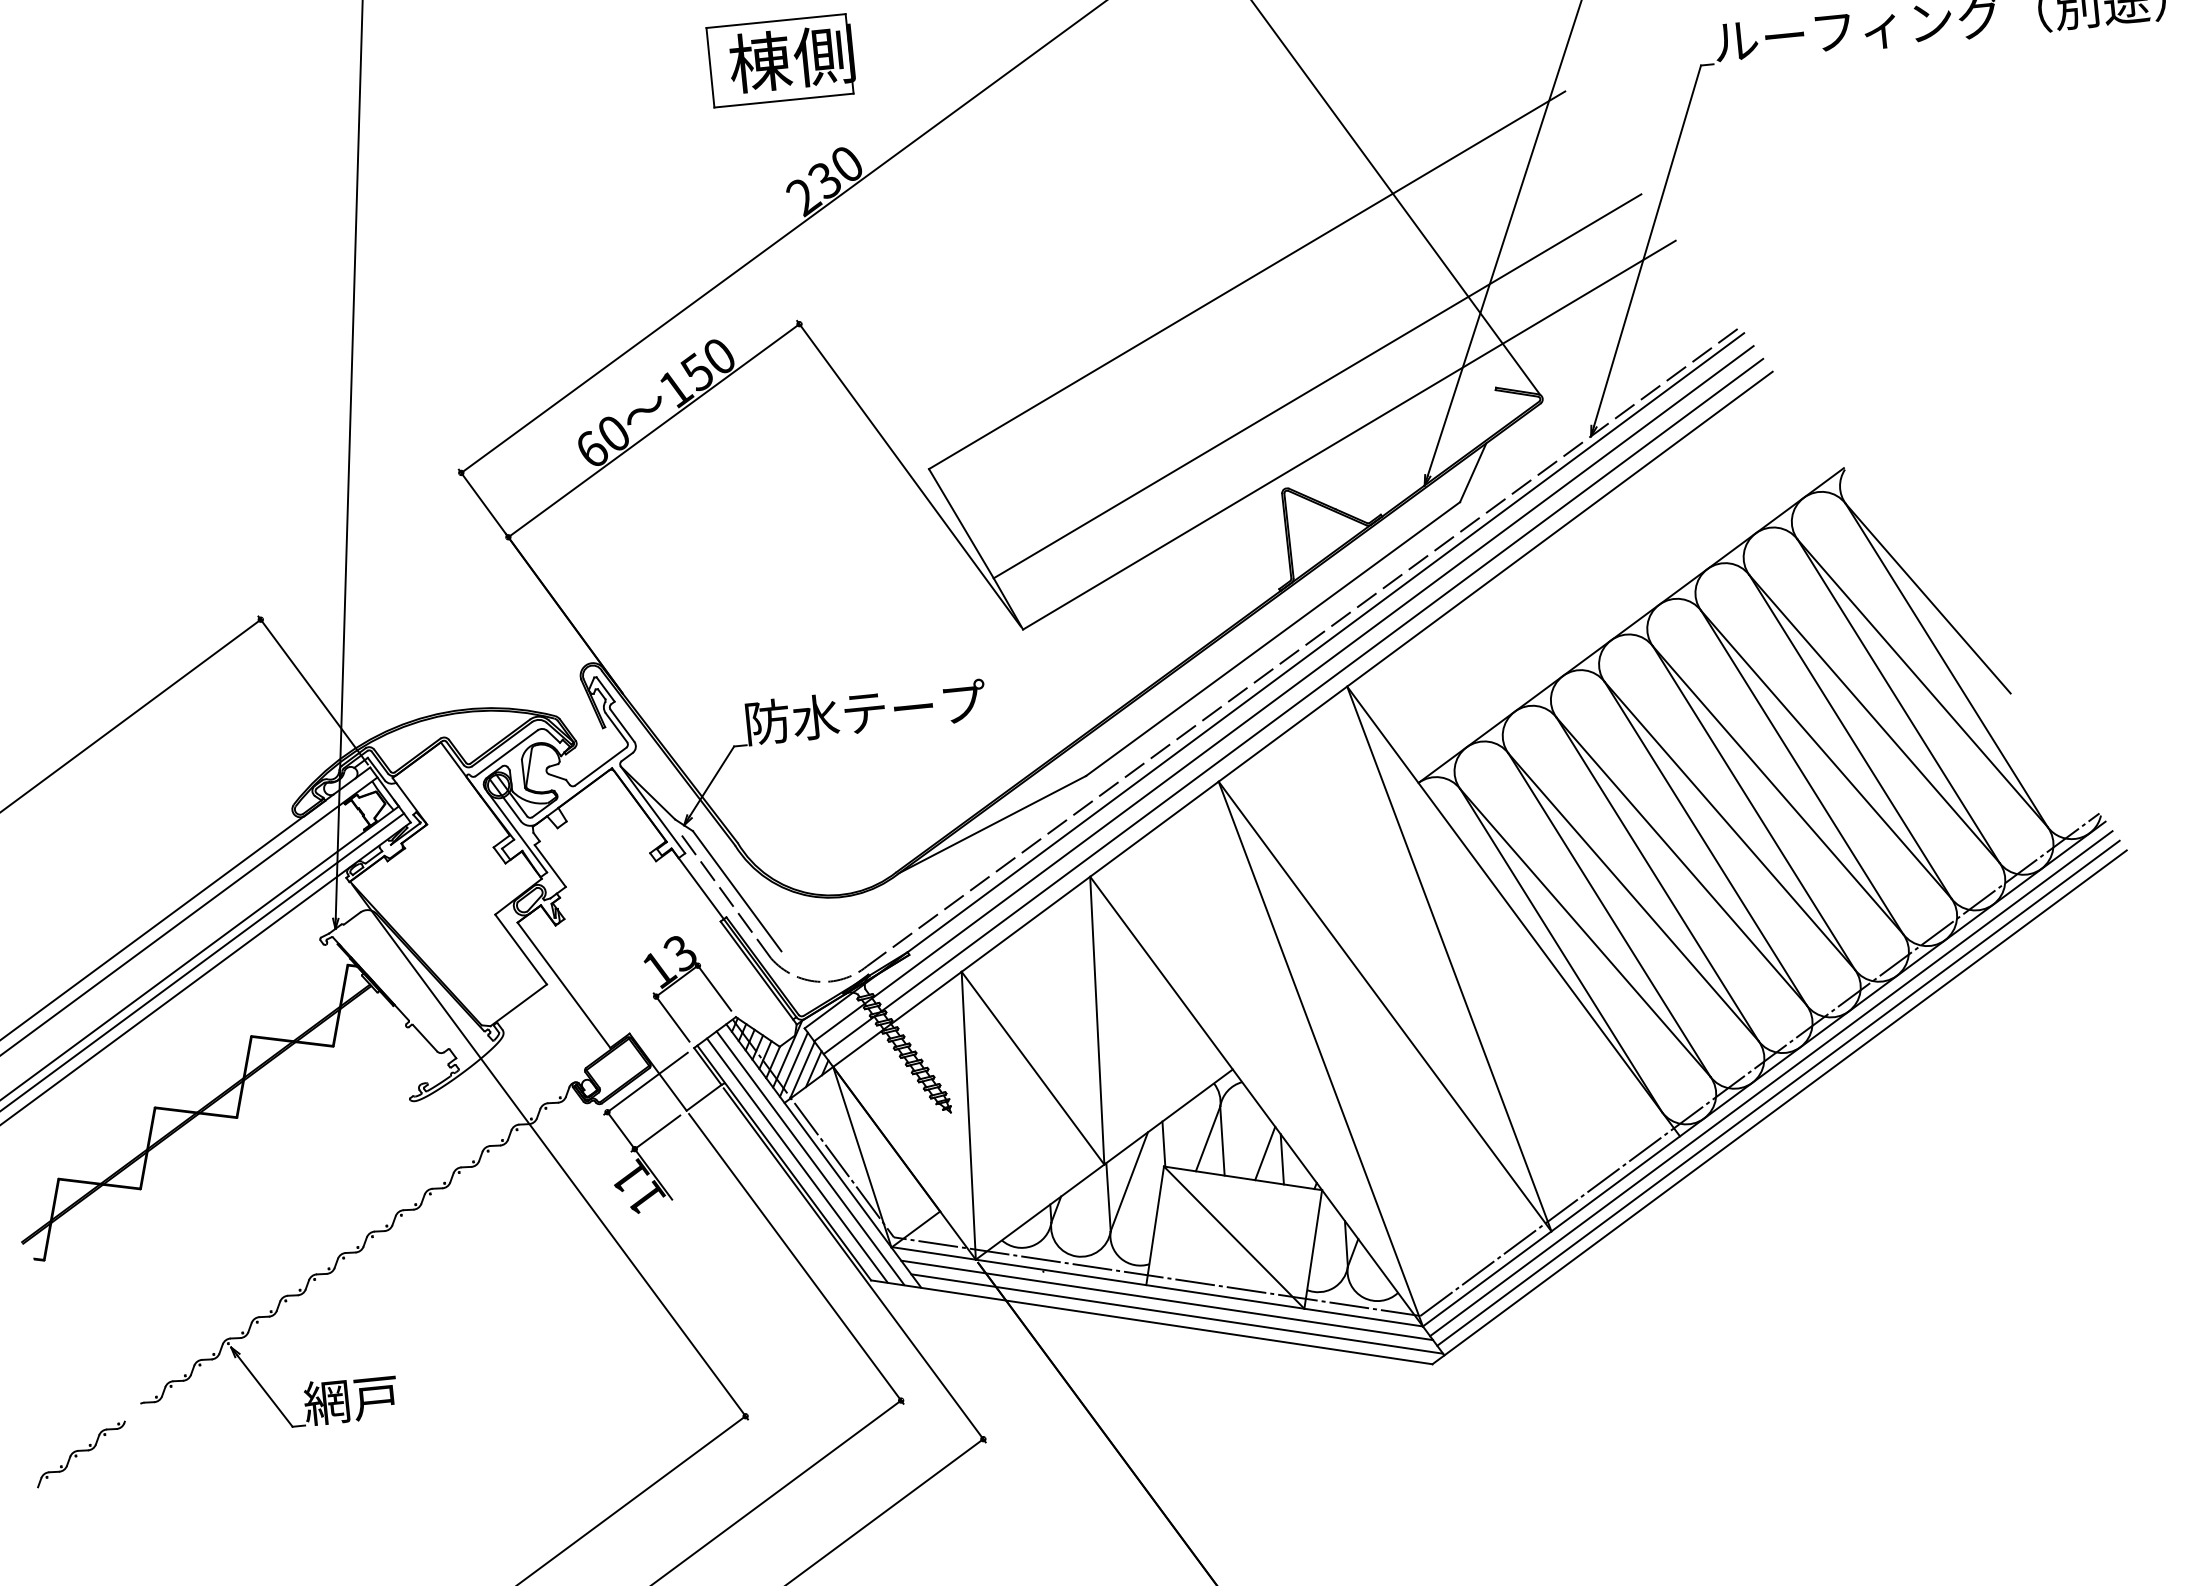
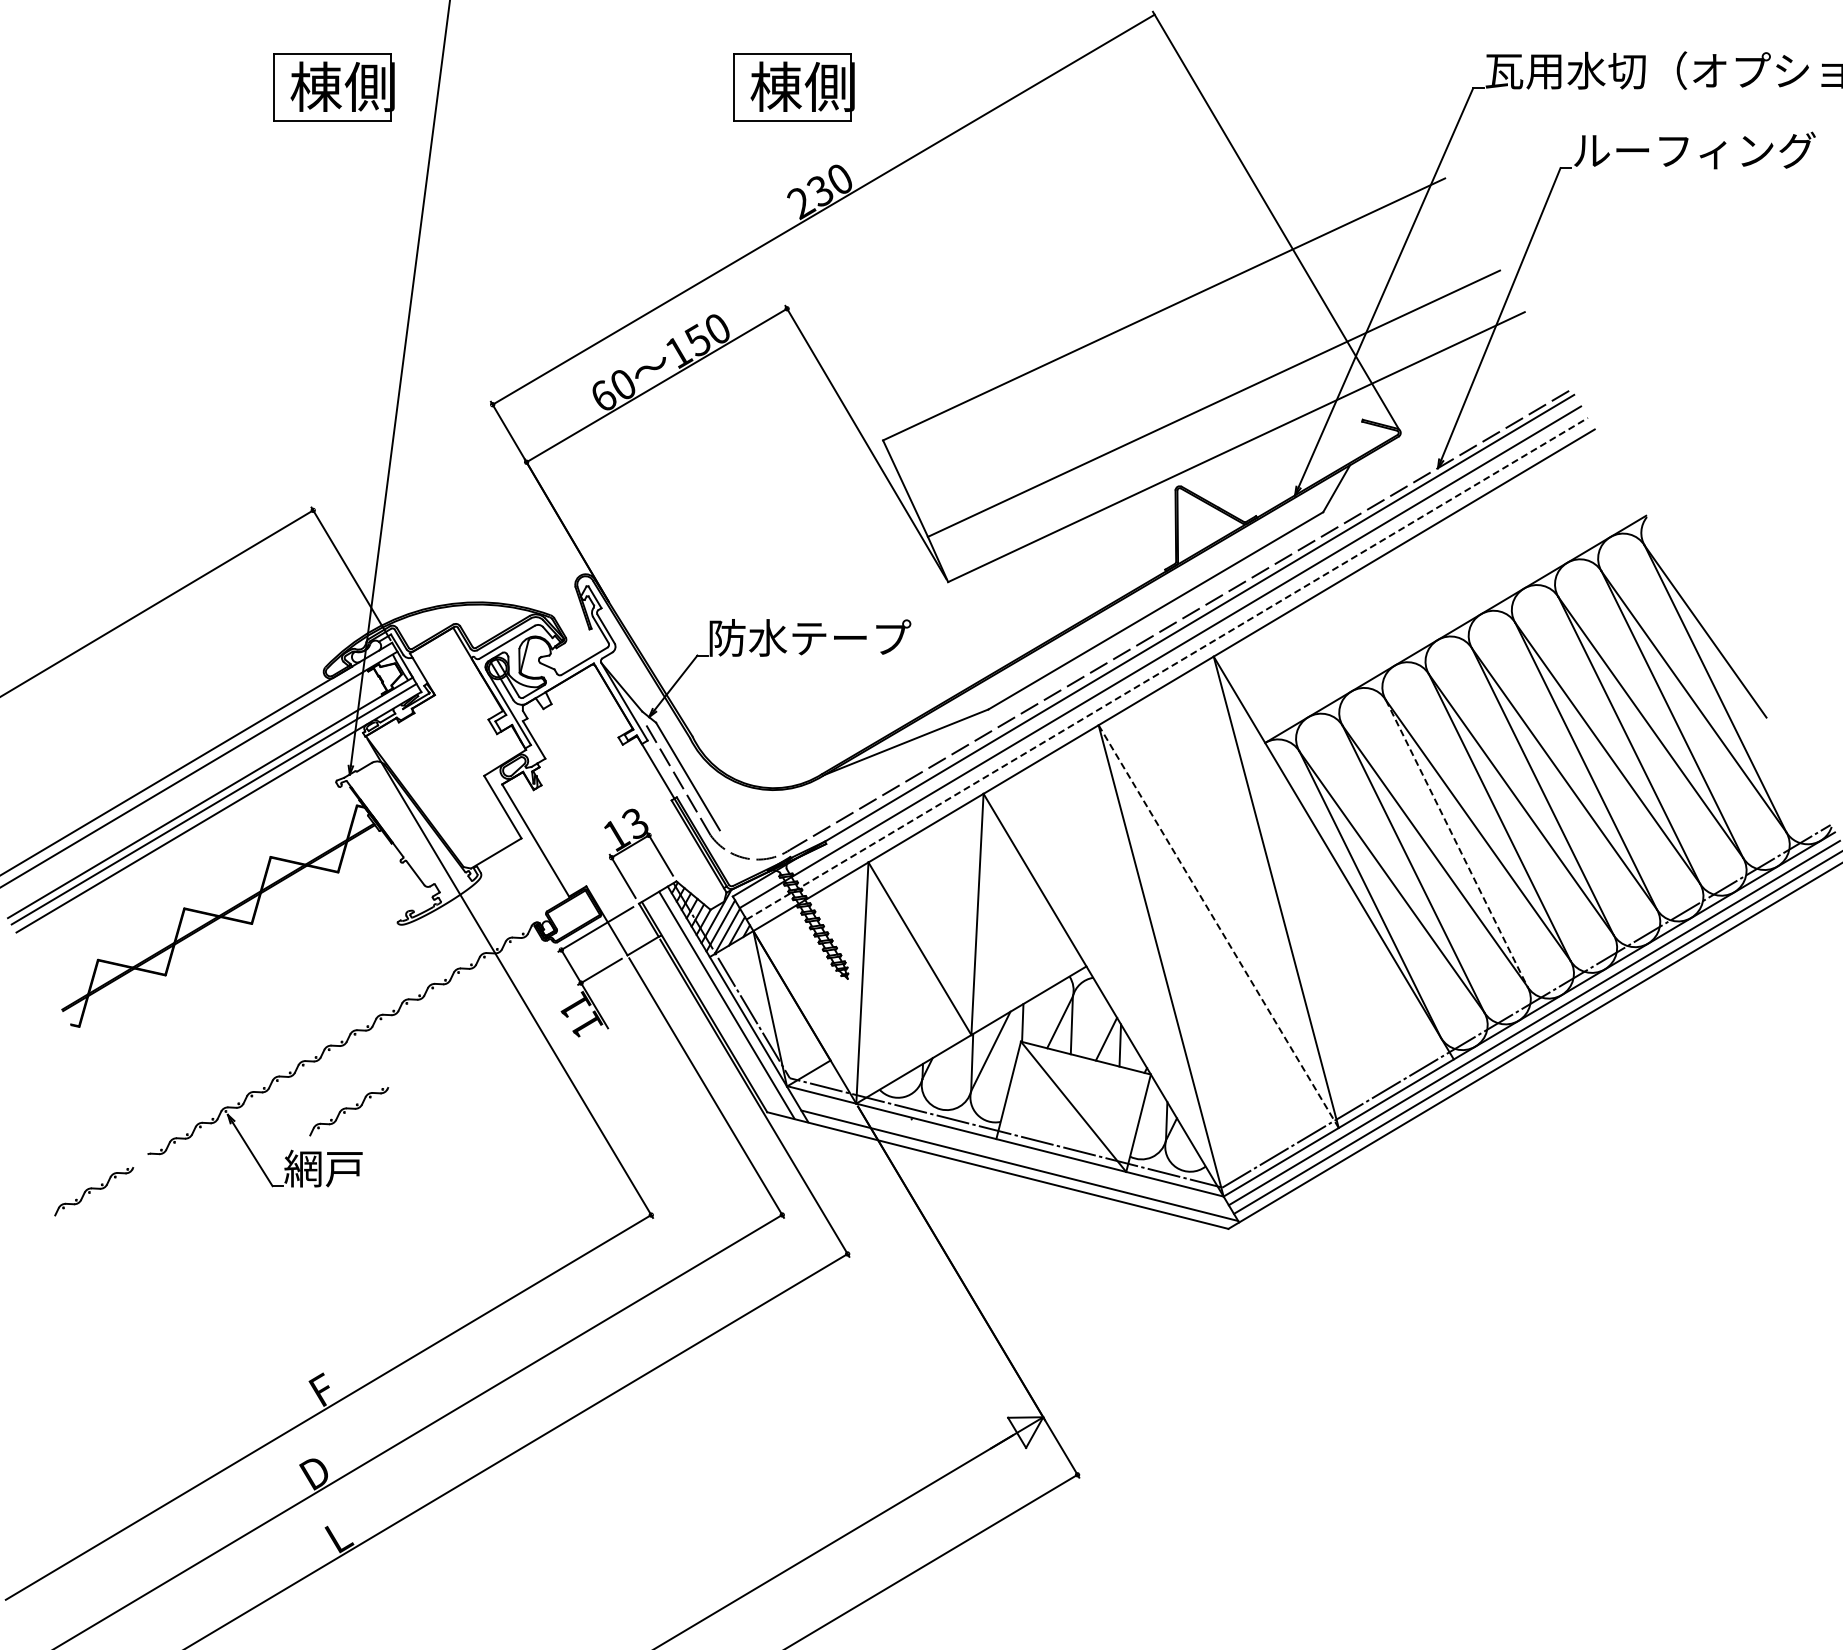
part: (234, 115) -> (333, 87), added
line: (1293, 706) -> (1167, 668), solid -> dashed
line: (1657, 879) -> (1456, 843), solid -> dashed
line: (1384, 1007) -> (1218, 927), solid -> dashed
line: (797, 1159) -> (715, 1005), removed
line: (1167, 1300) -> (1012, 1153), removed
part: (375, 1329) -> (349, 1111), added

